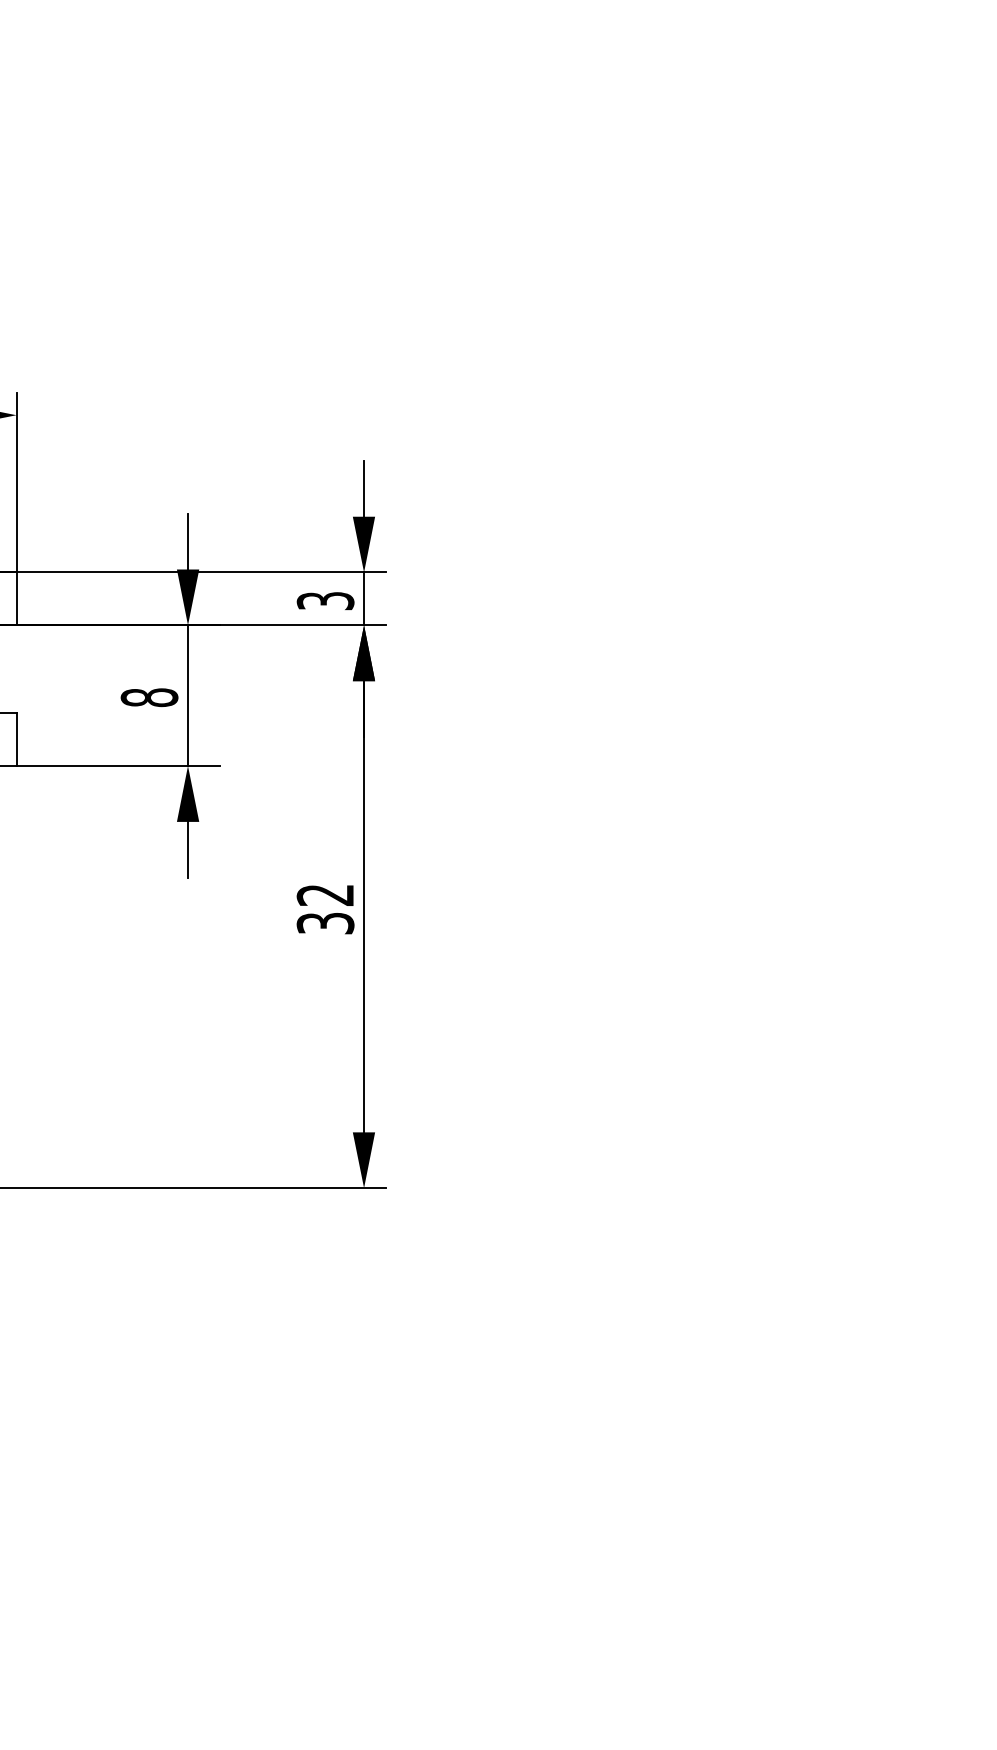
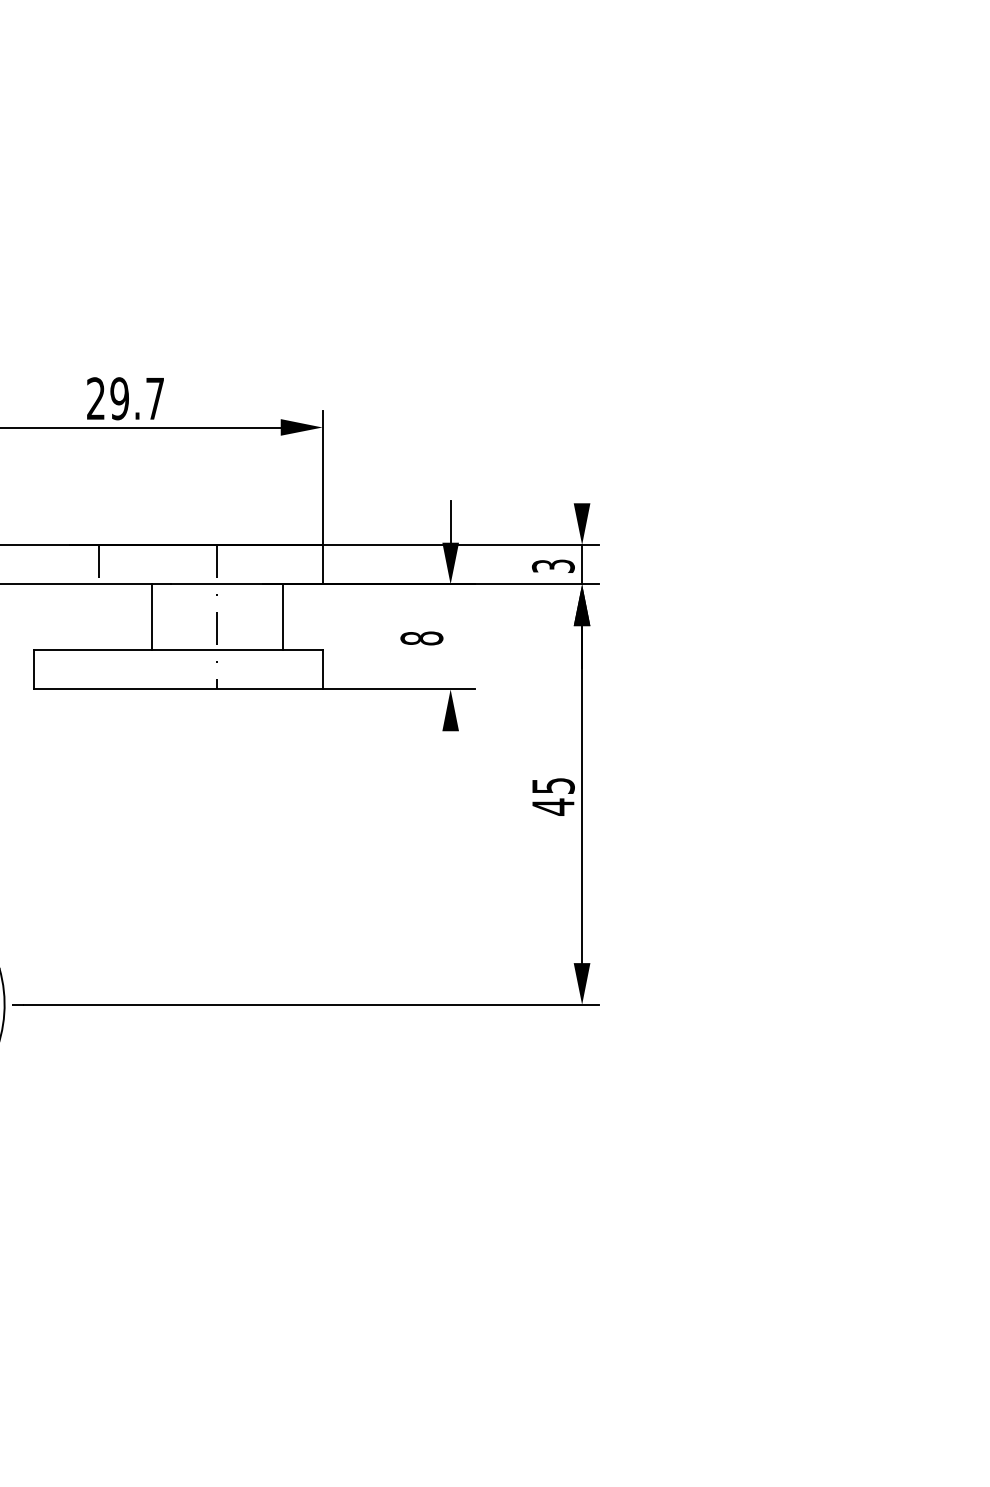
line: (364, 488) -> (582, 482), removed
line: (187, 695) -> (450, 636), removed
line: (187, 849) -> (450, 751), removed
text: (324, 909) -> (552, 796), 32 -> 45

